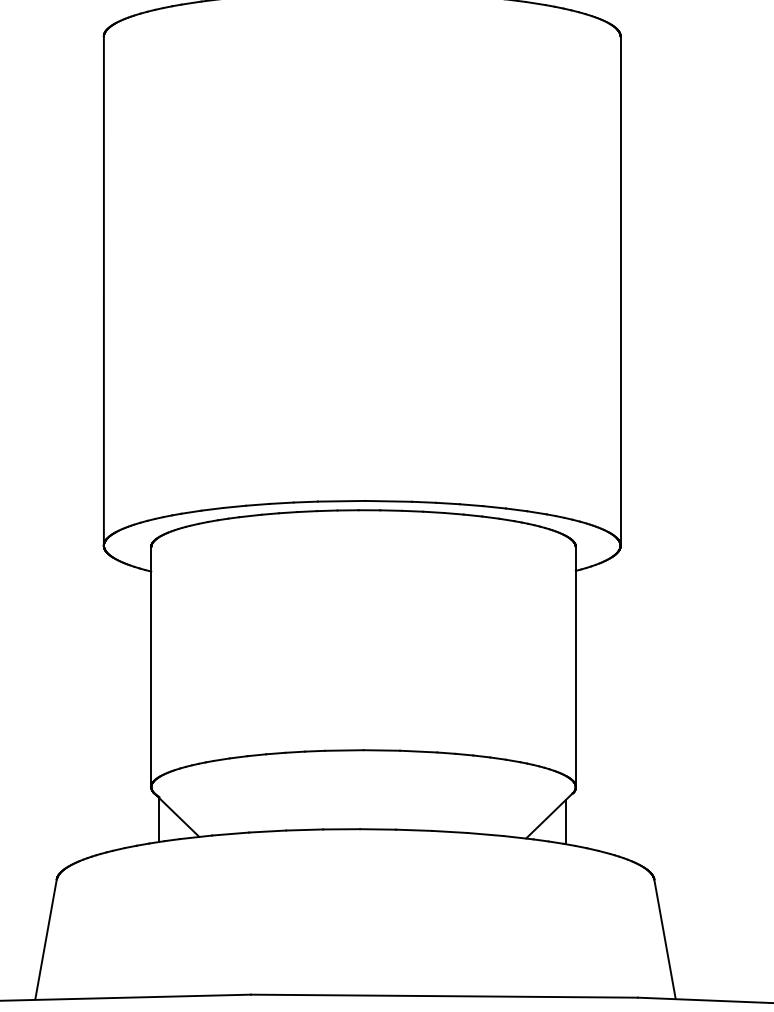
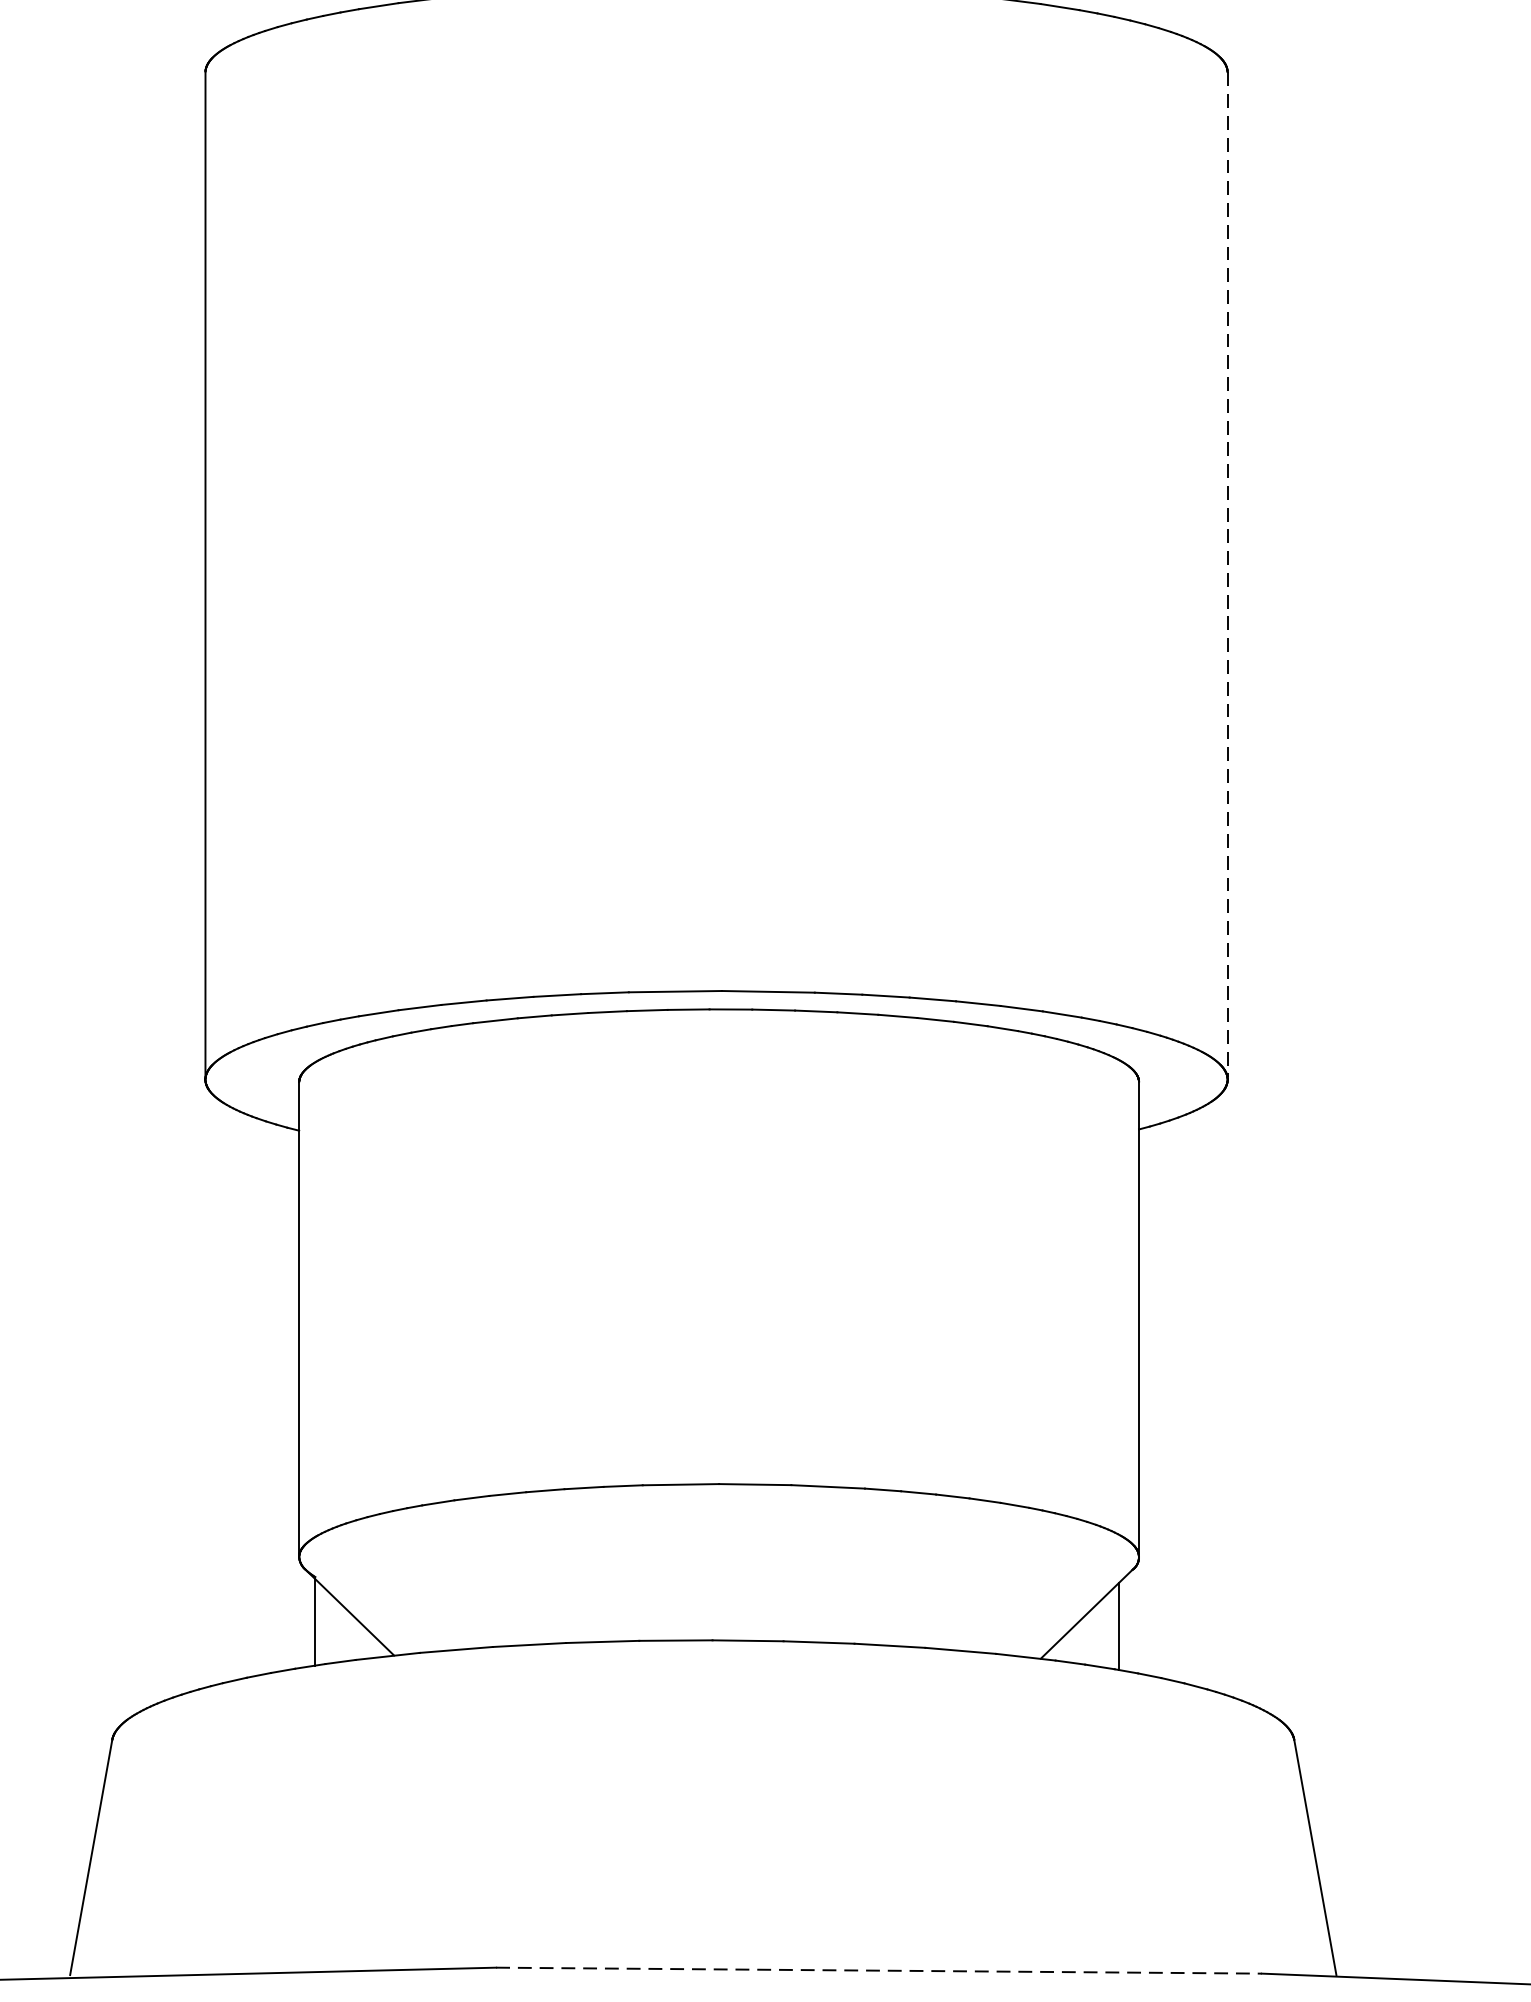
line: (620, 290) -> (1227, 574), solid -> dashed
line: (444, 996) -> (879, 1971), solid -> dashed

